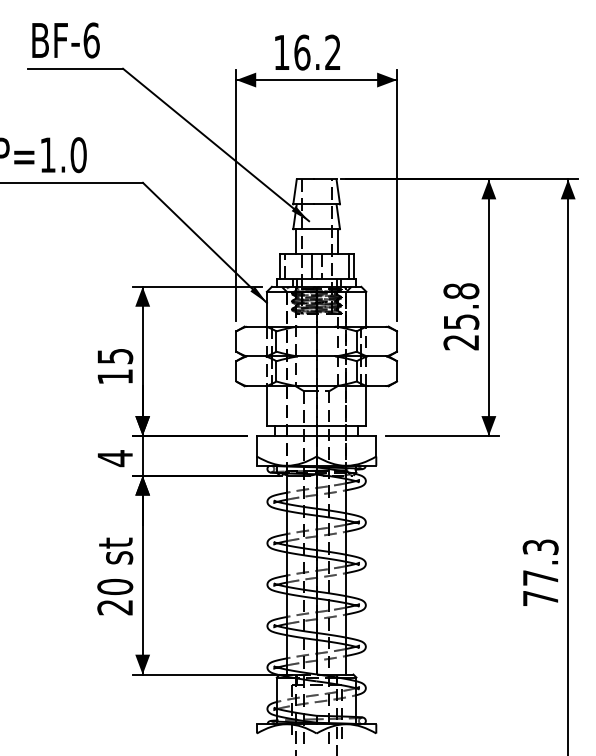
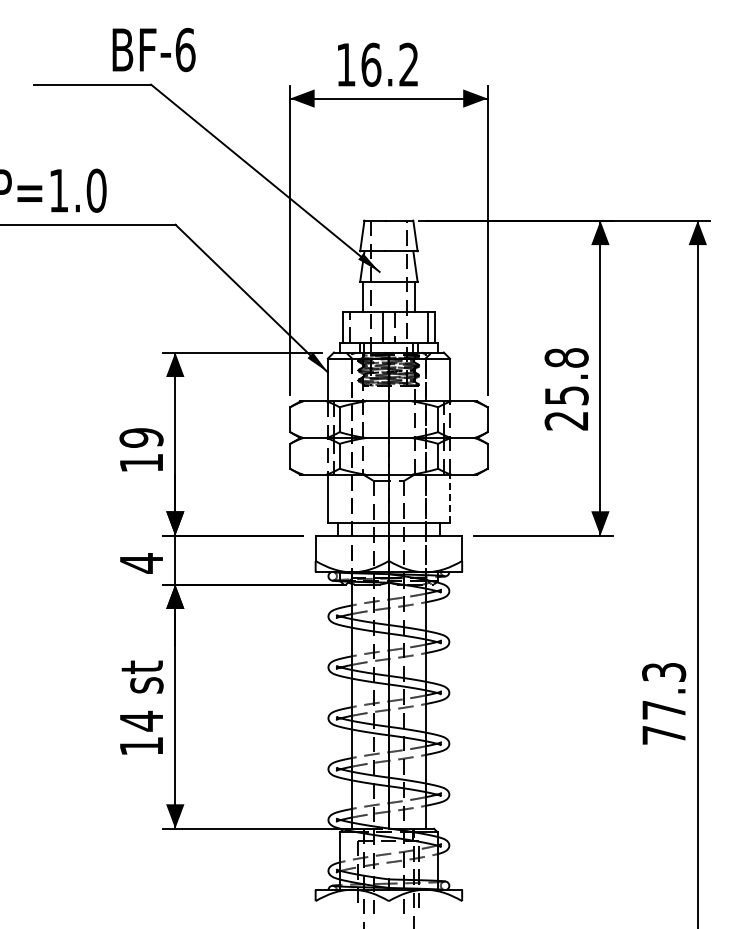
text: (65, 40) -> (153, 49), moved
text: (115, 356) -> (141, 437), 15 -> 19
line: (365, 405) -> (449, 498), solid -> dashed
text: (115, 596) -> (141, 732), 20 -> 14

